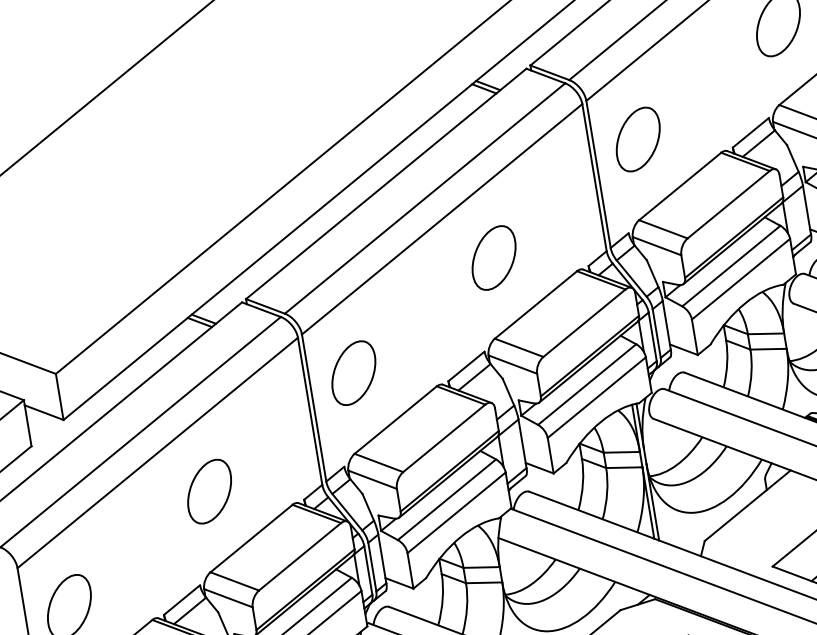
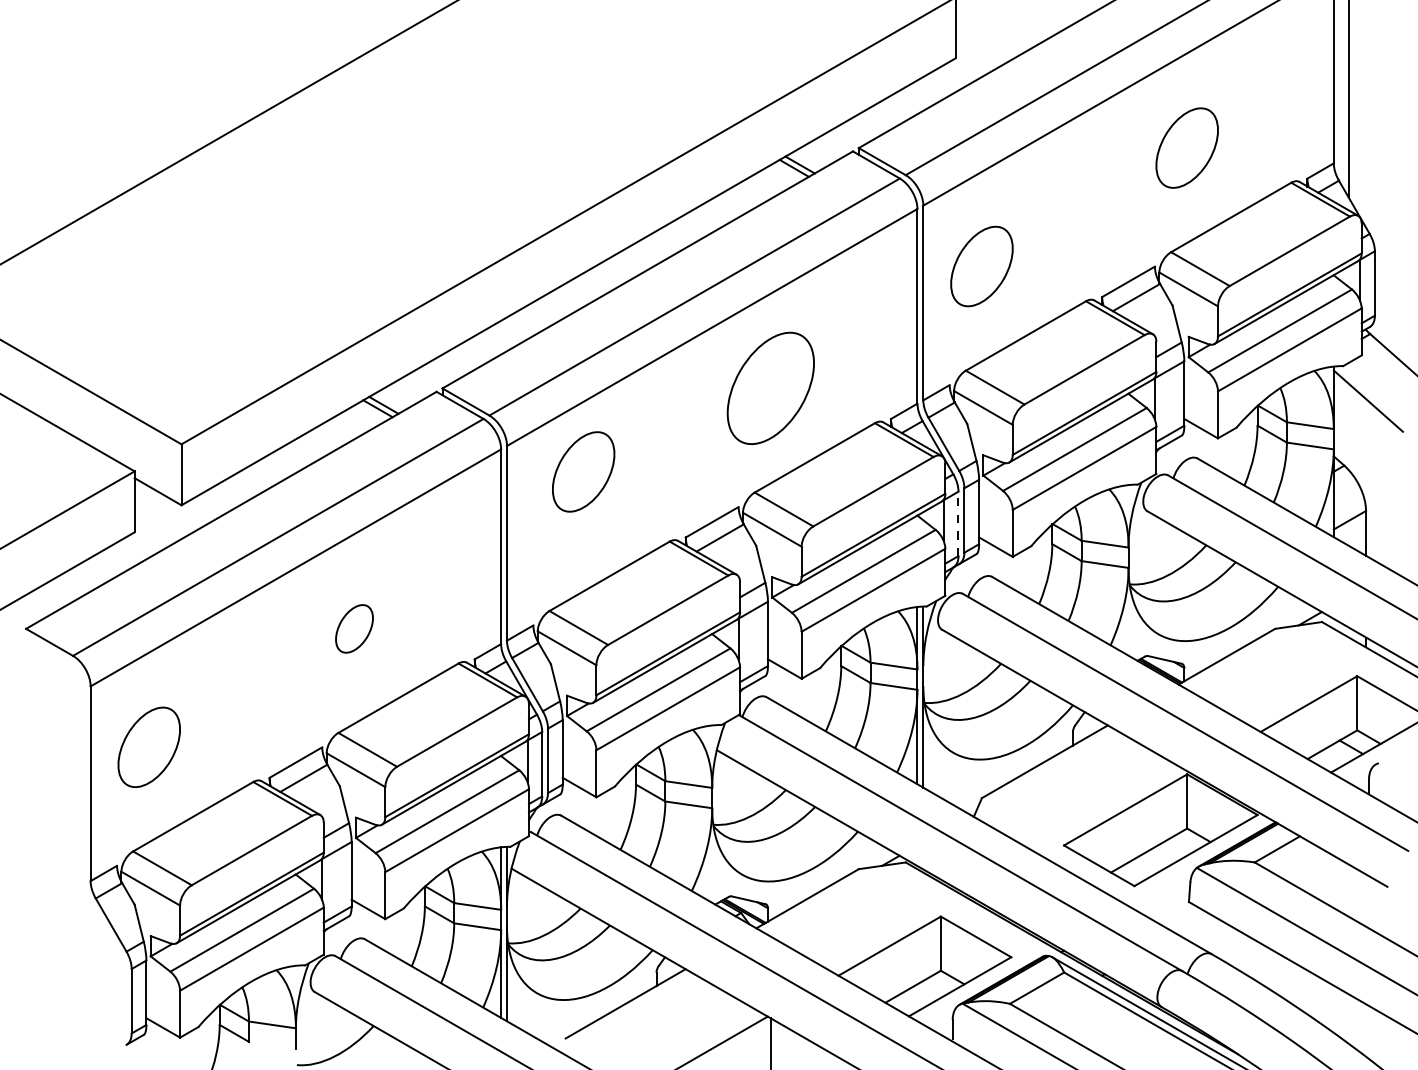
part: (493, 258) -> (770, 388), size x1.4
line: (652, 336) -> (958, 523), solid -> dashed
part: (353, 372) -> (583, 471), moved
part: (209, 491) -> (354, 628), size x0.6

